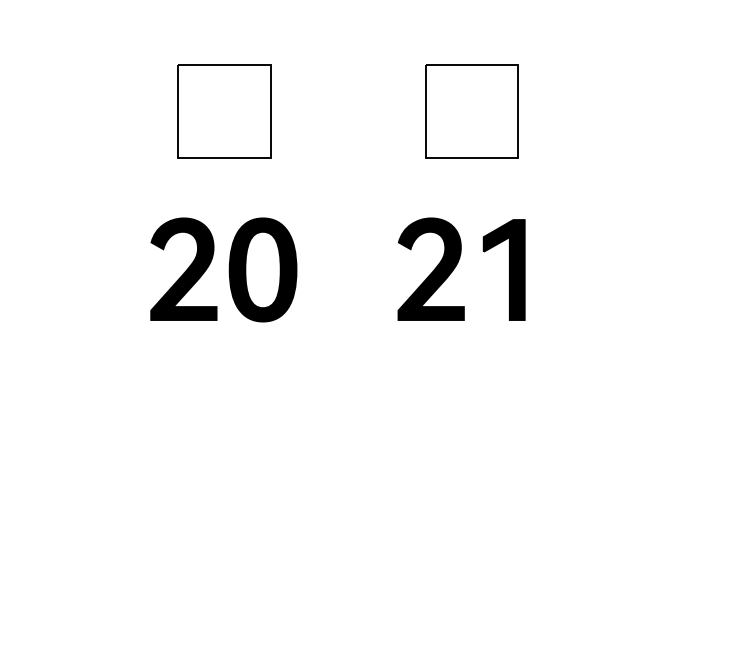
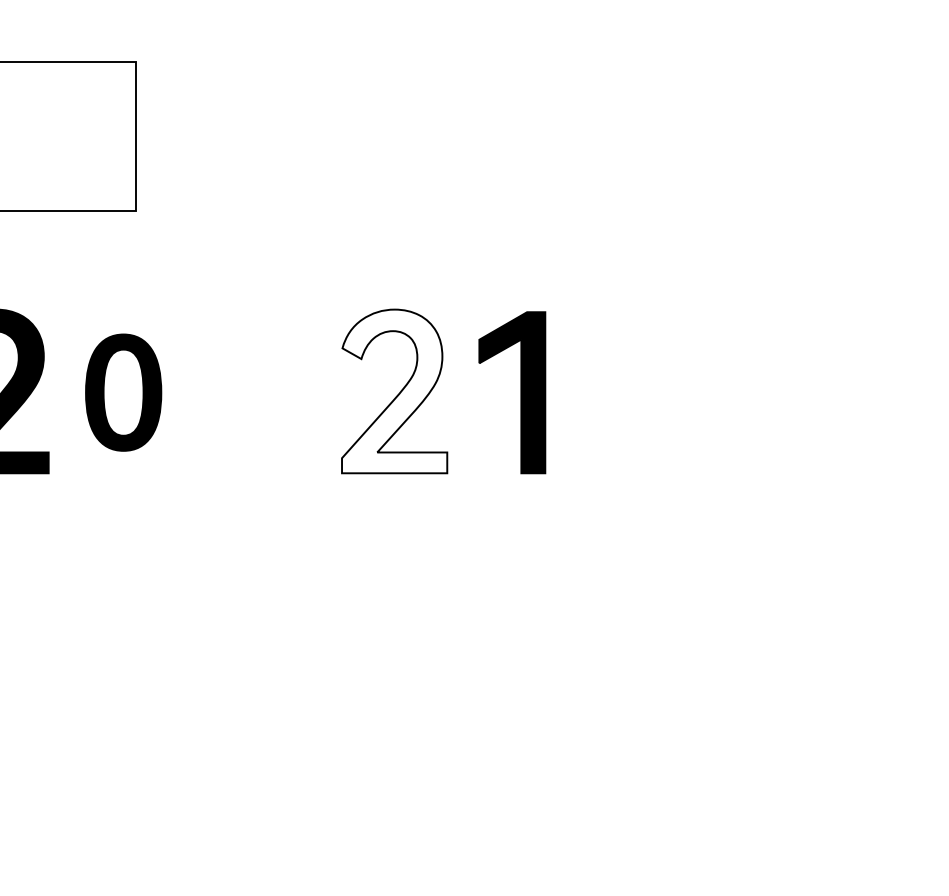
part: (471, 111) -> (459, 137), removed
part: (262, 269) -> (122, 391), size x0.7
fill: (430, 269) -> (393, 391), removed

